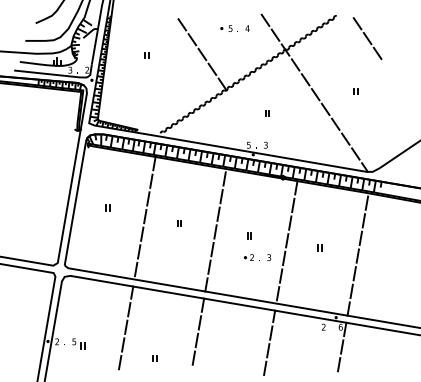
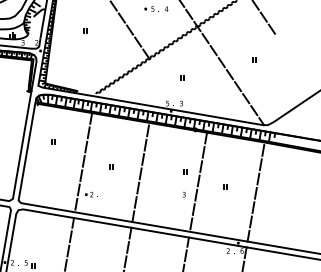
part: (107, 207) -> (53, 141), moved
part: (249, 235) -> (185, 171), moved
part: (251, 257) -> (91, 194), moved

